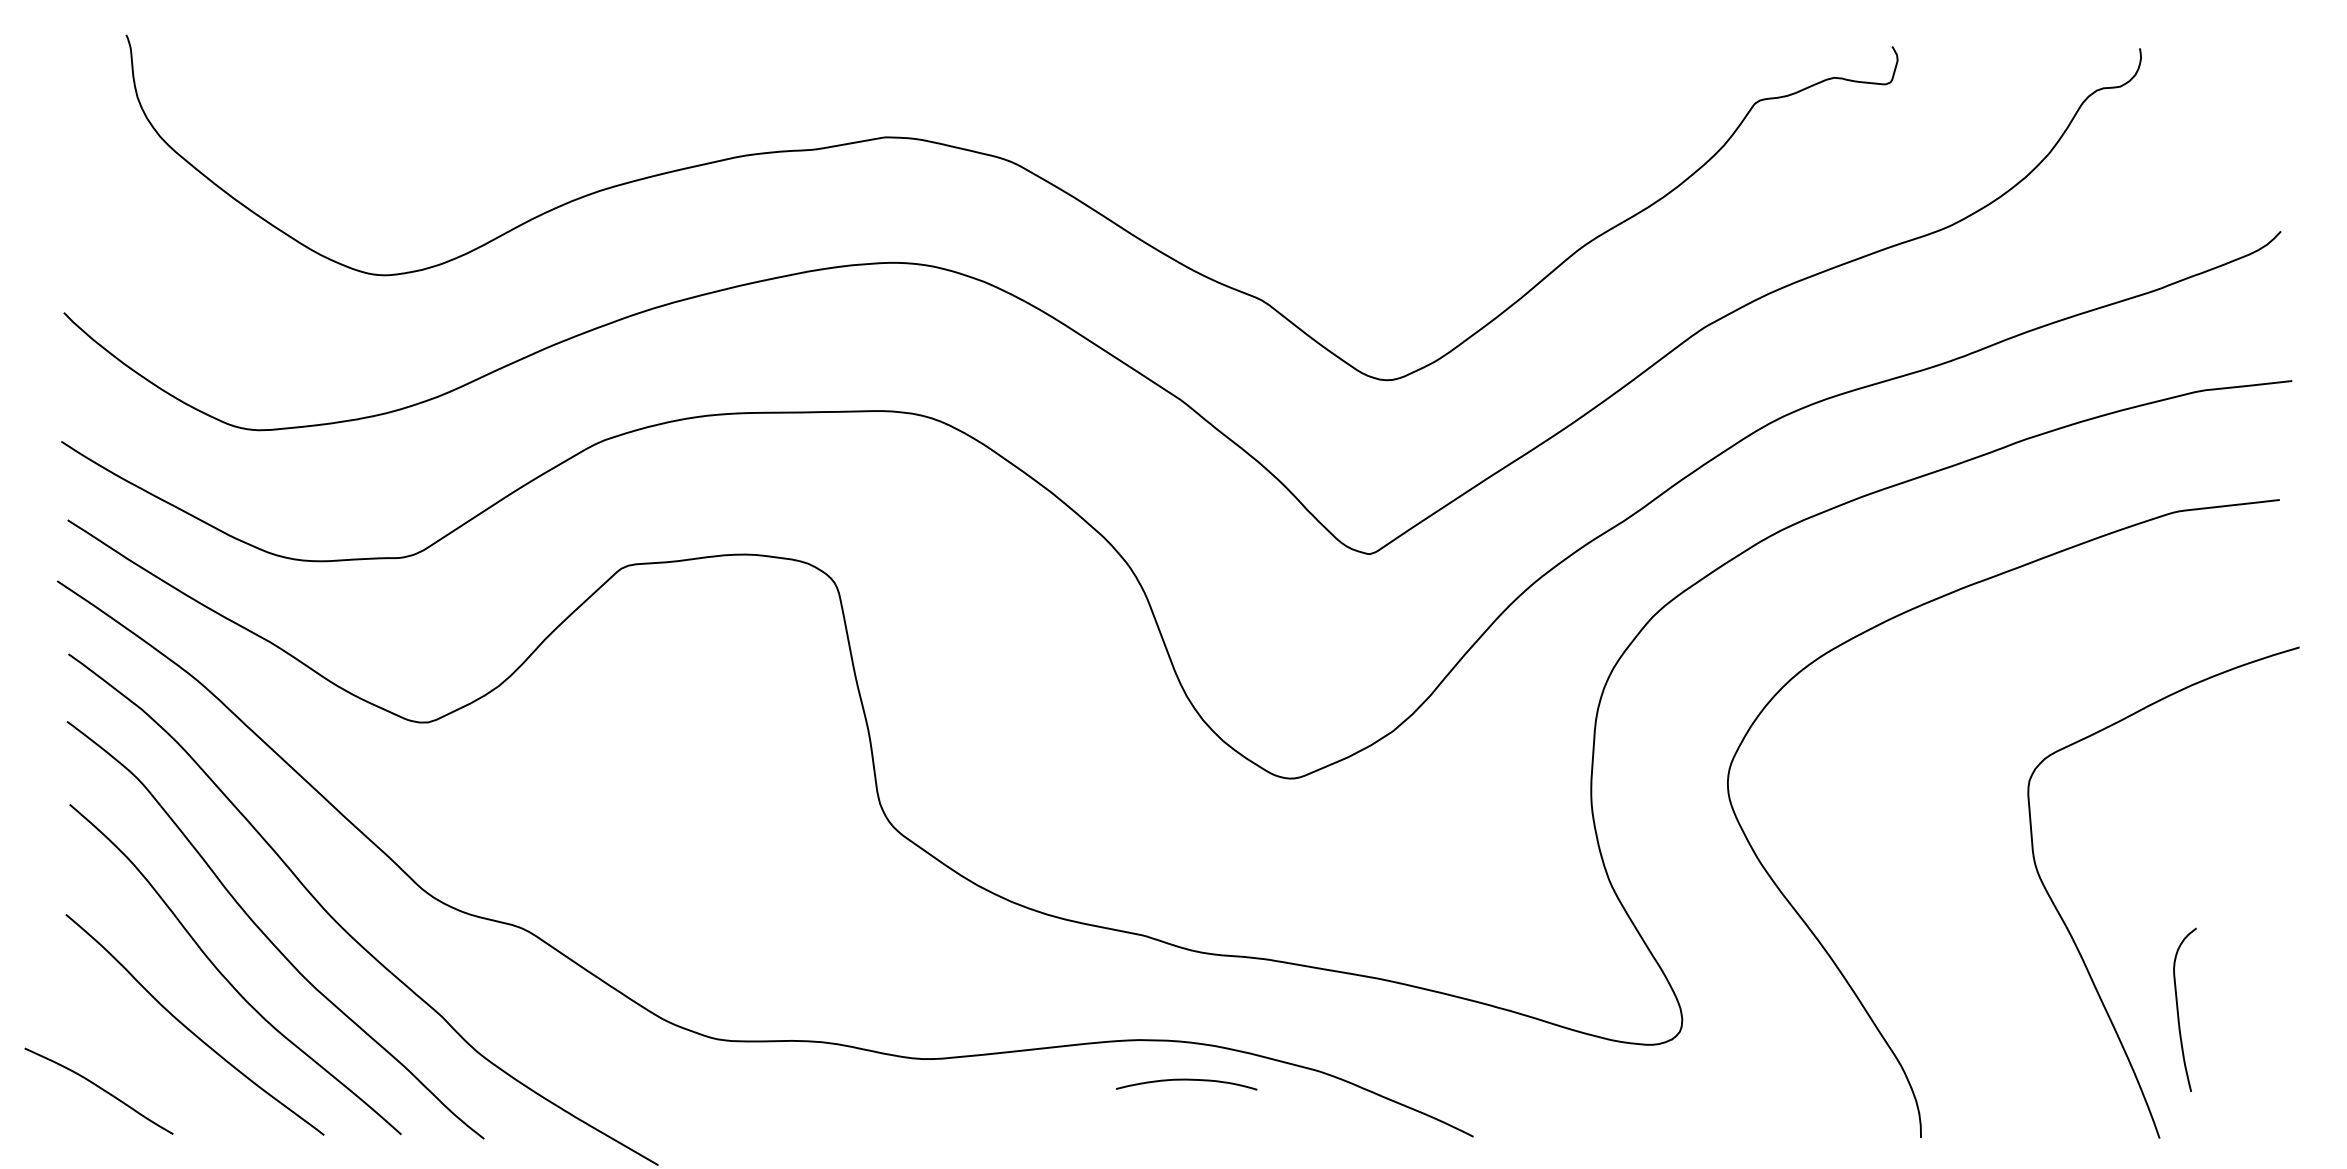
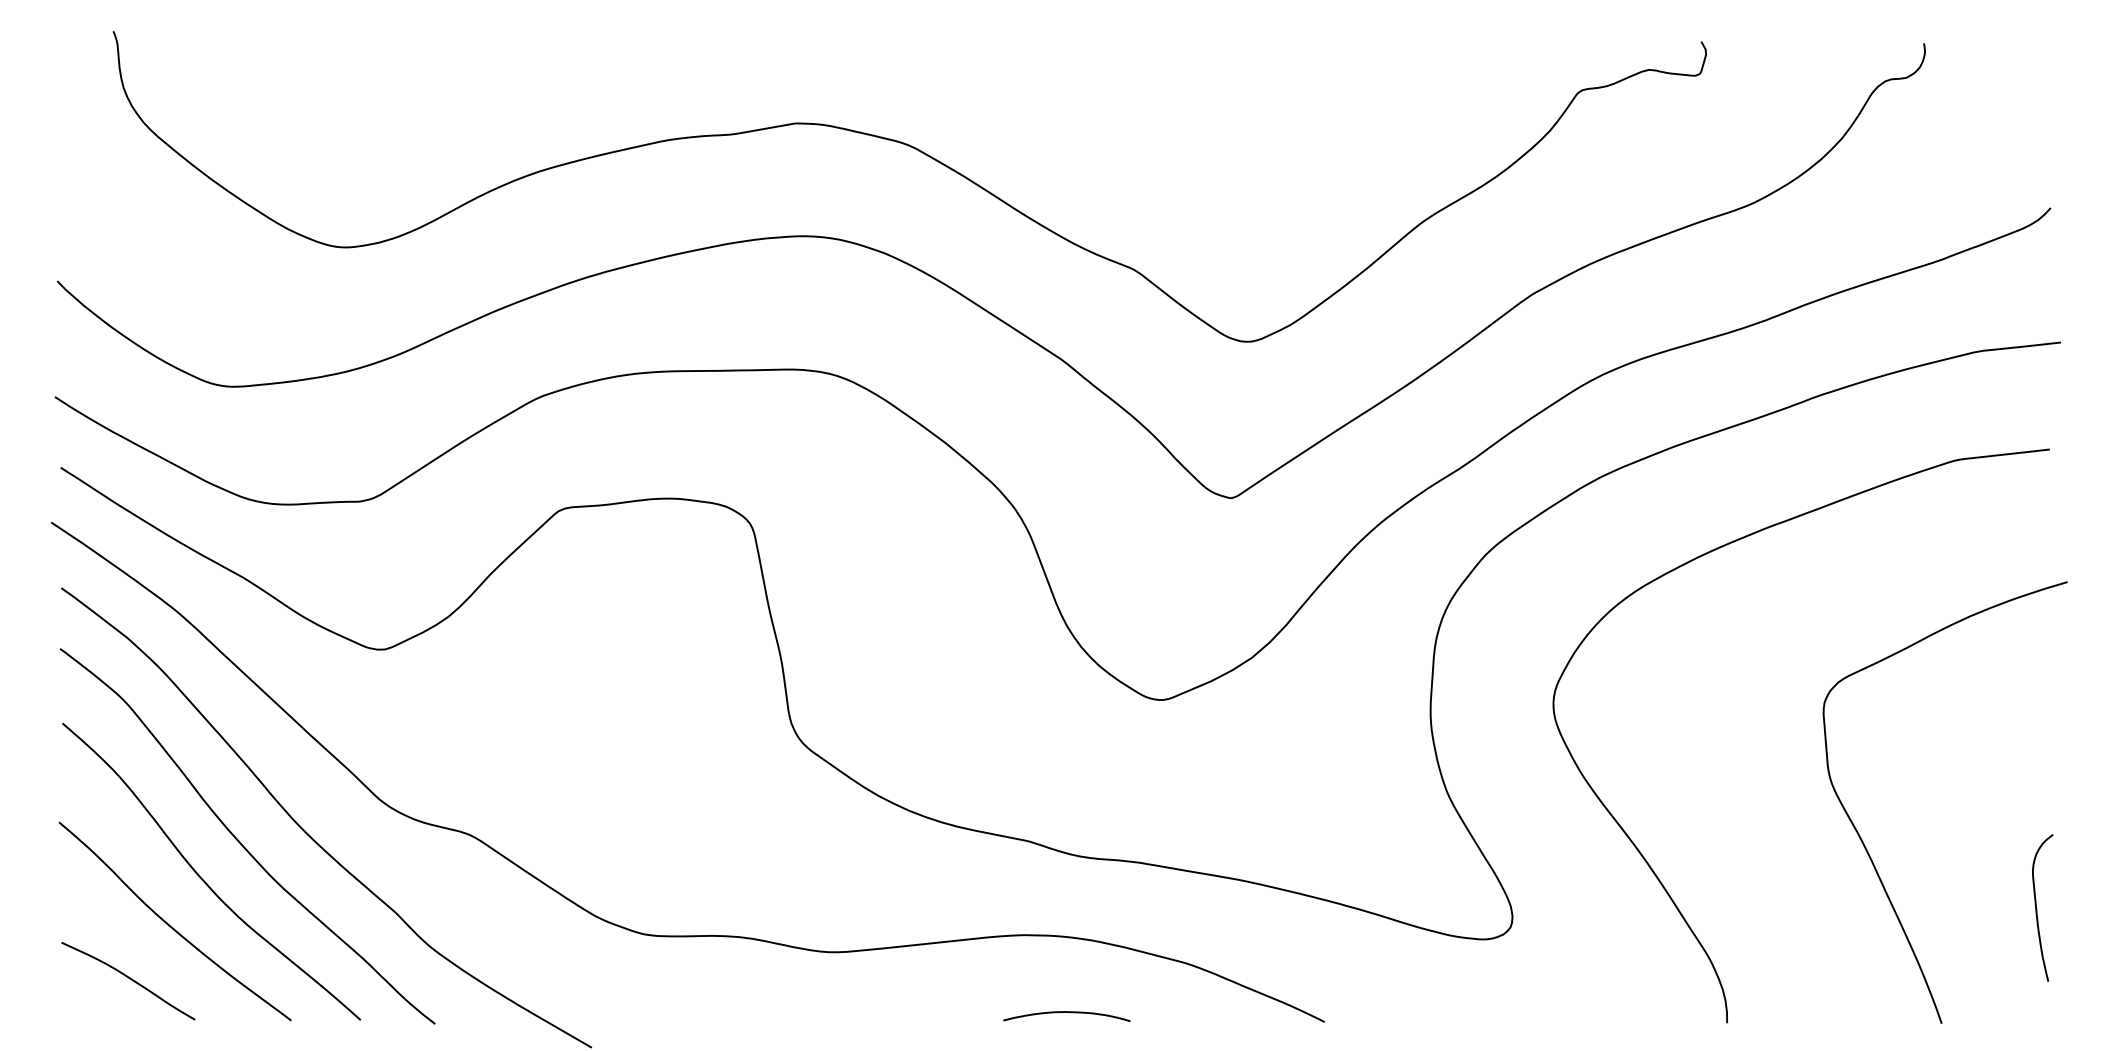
curve: (2178, 1009) -> (2036, 907), moved
curve: (1186, 1080) -> (1066, 1012), moved
curve: (99, 1088) -> (128, 978), moved

